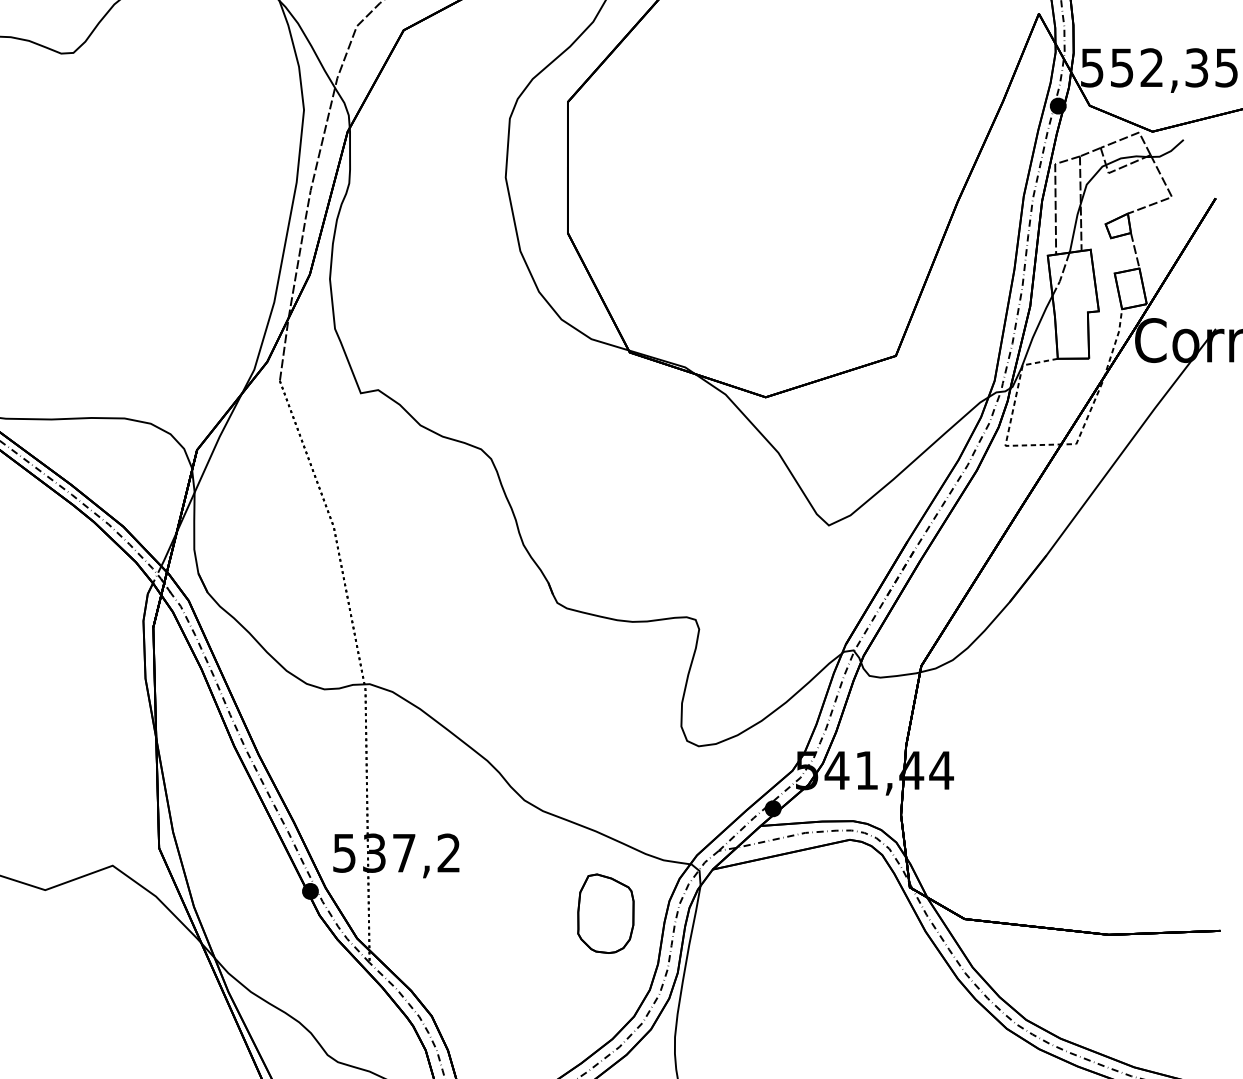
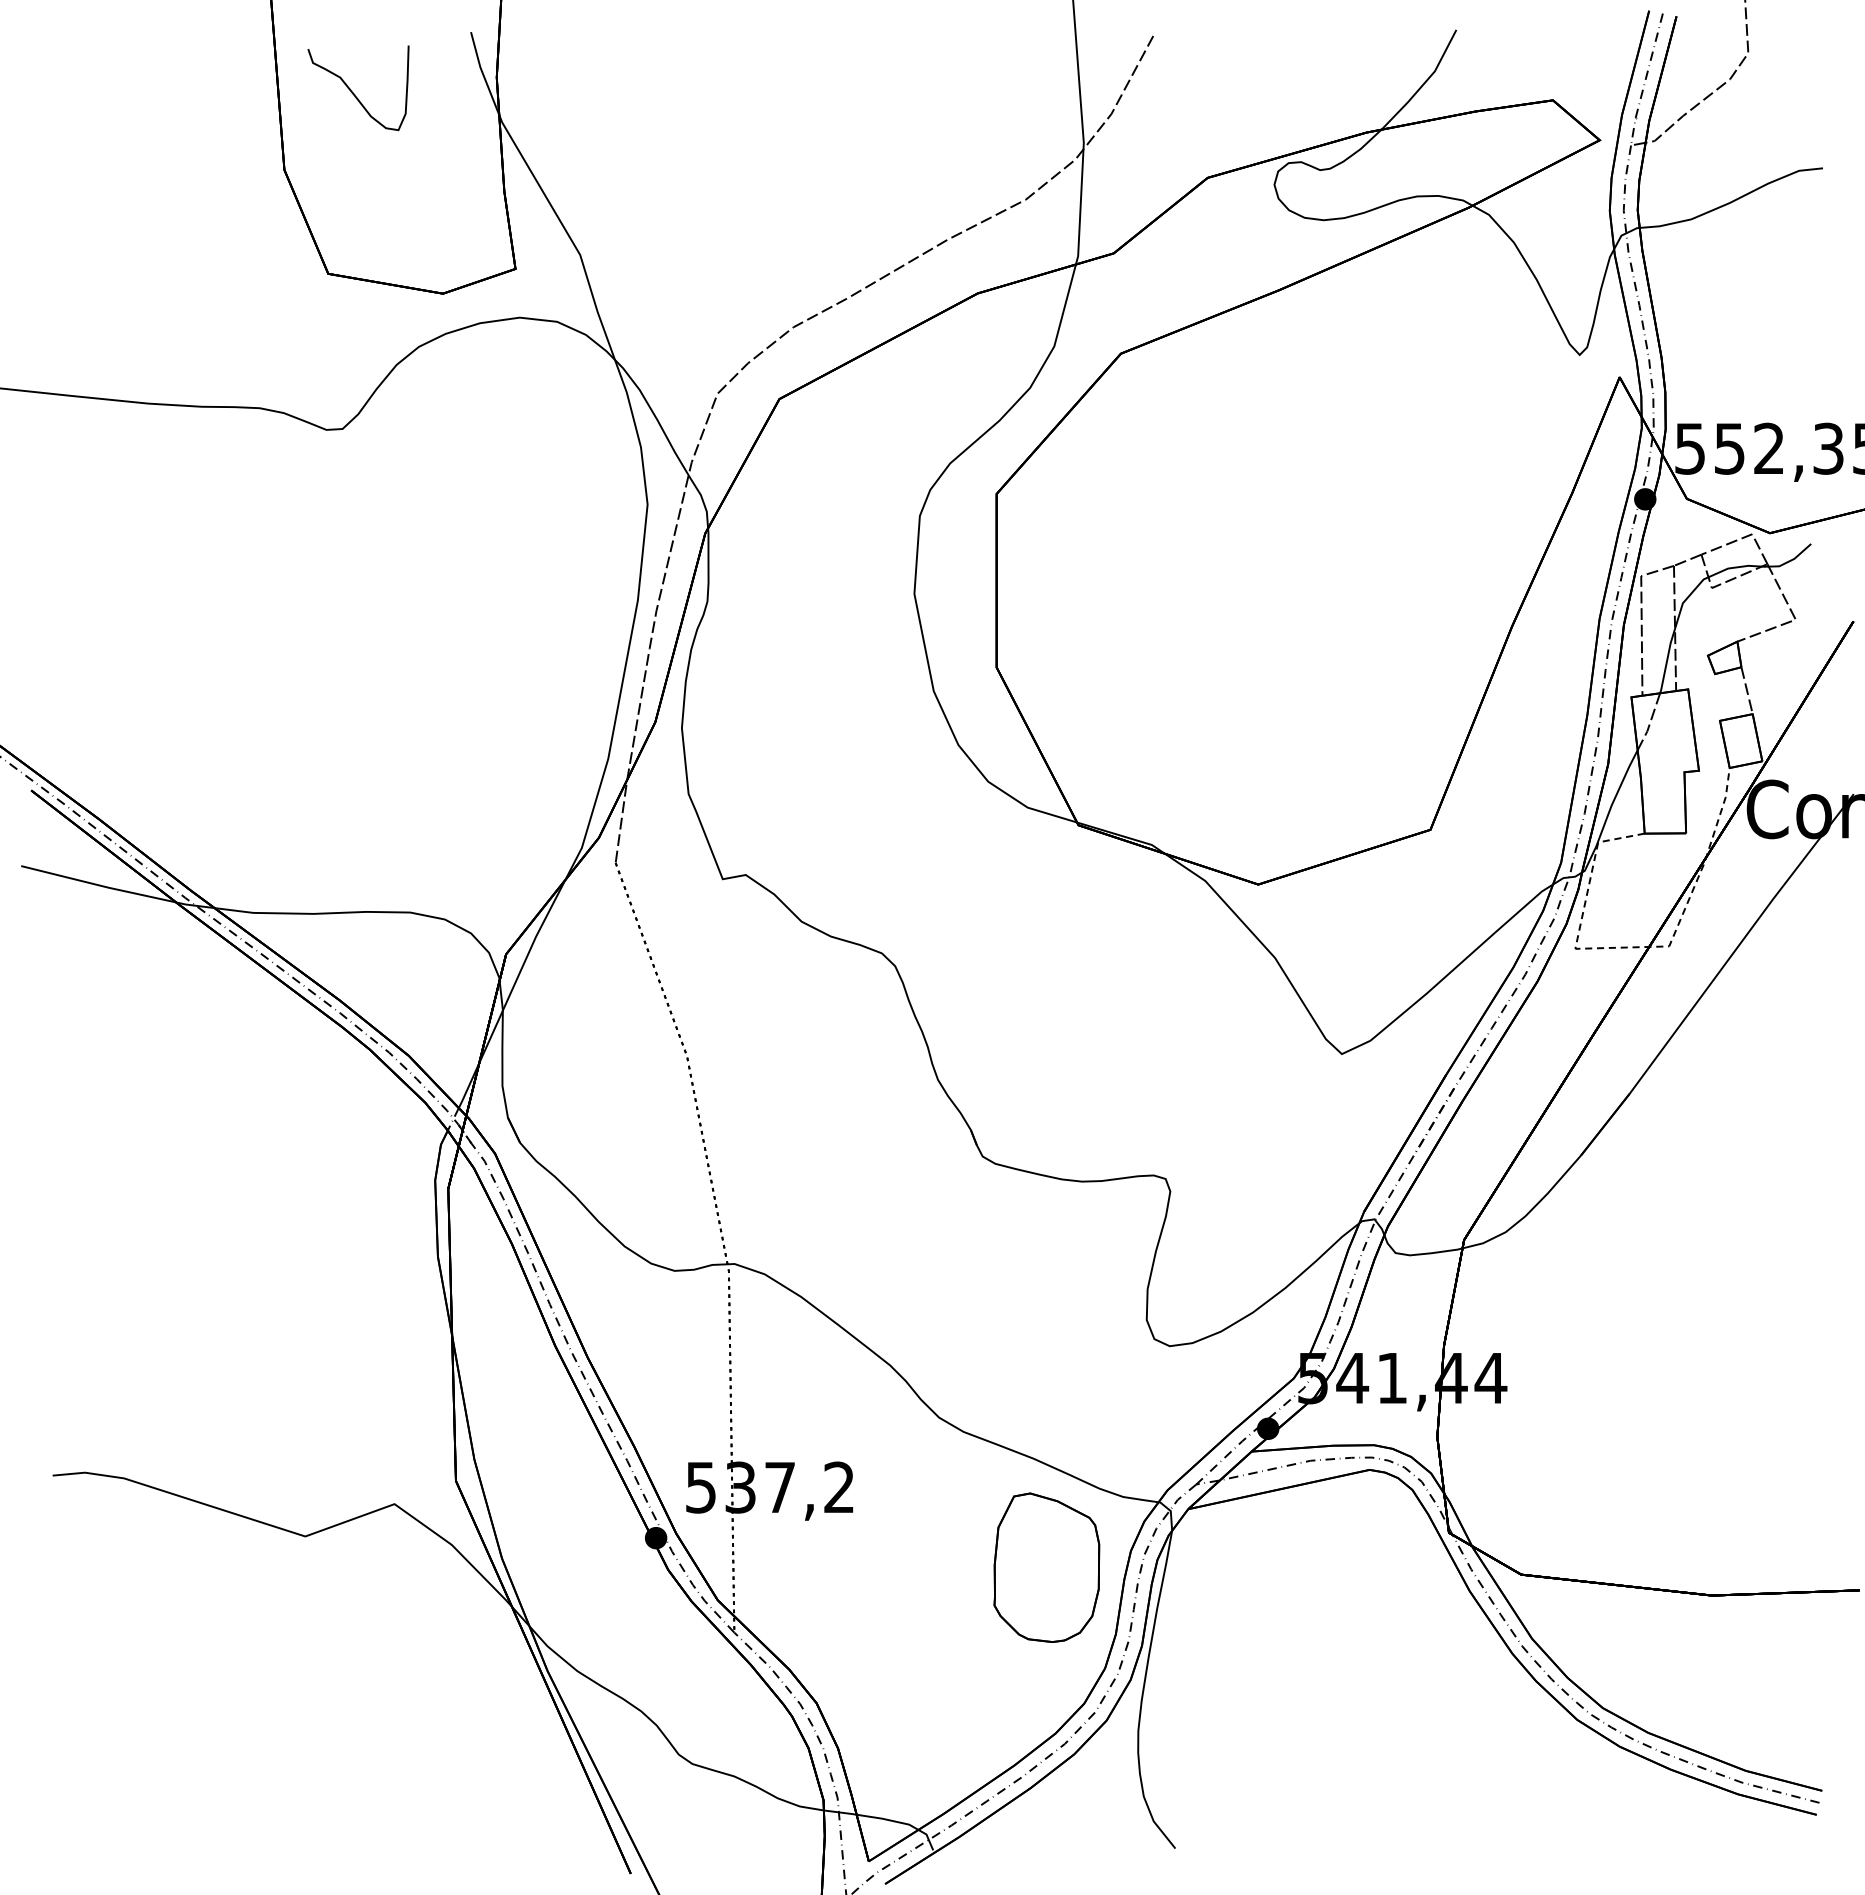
part: (605, 913) -> (1046, 1567), size x1.43

